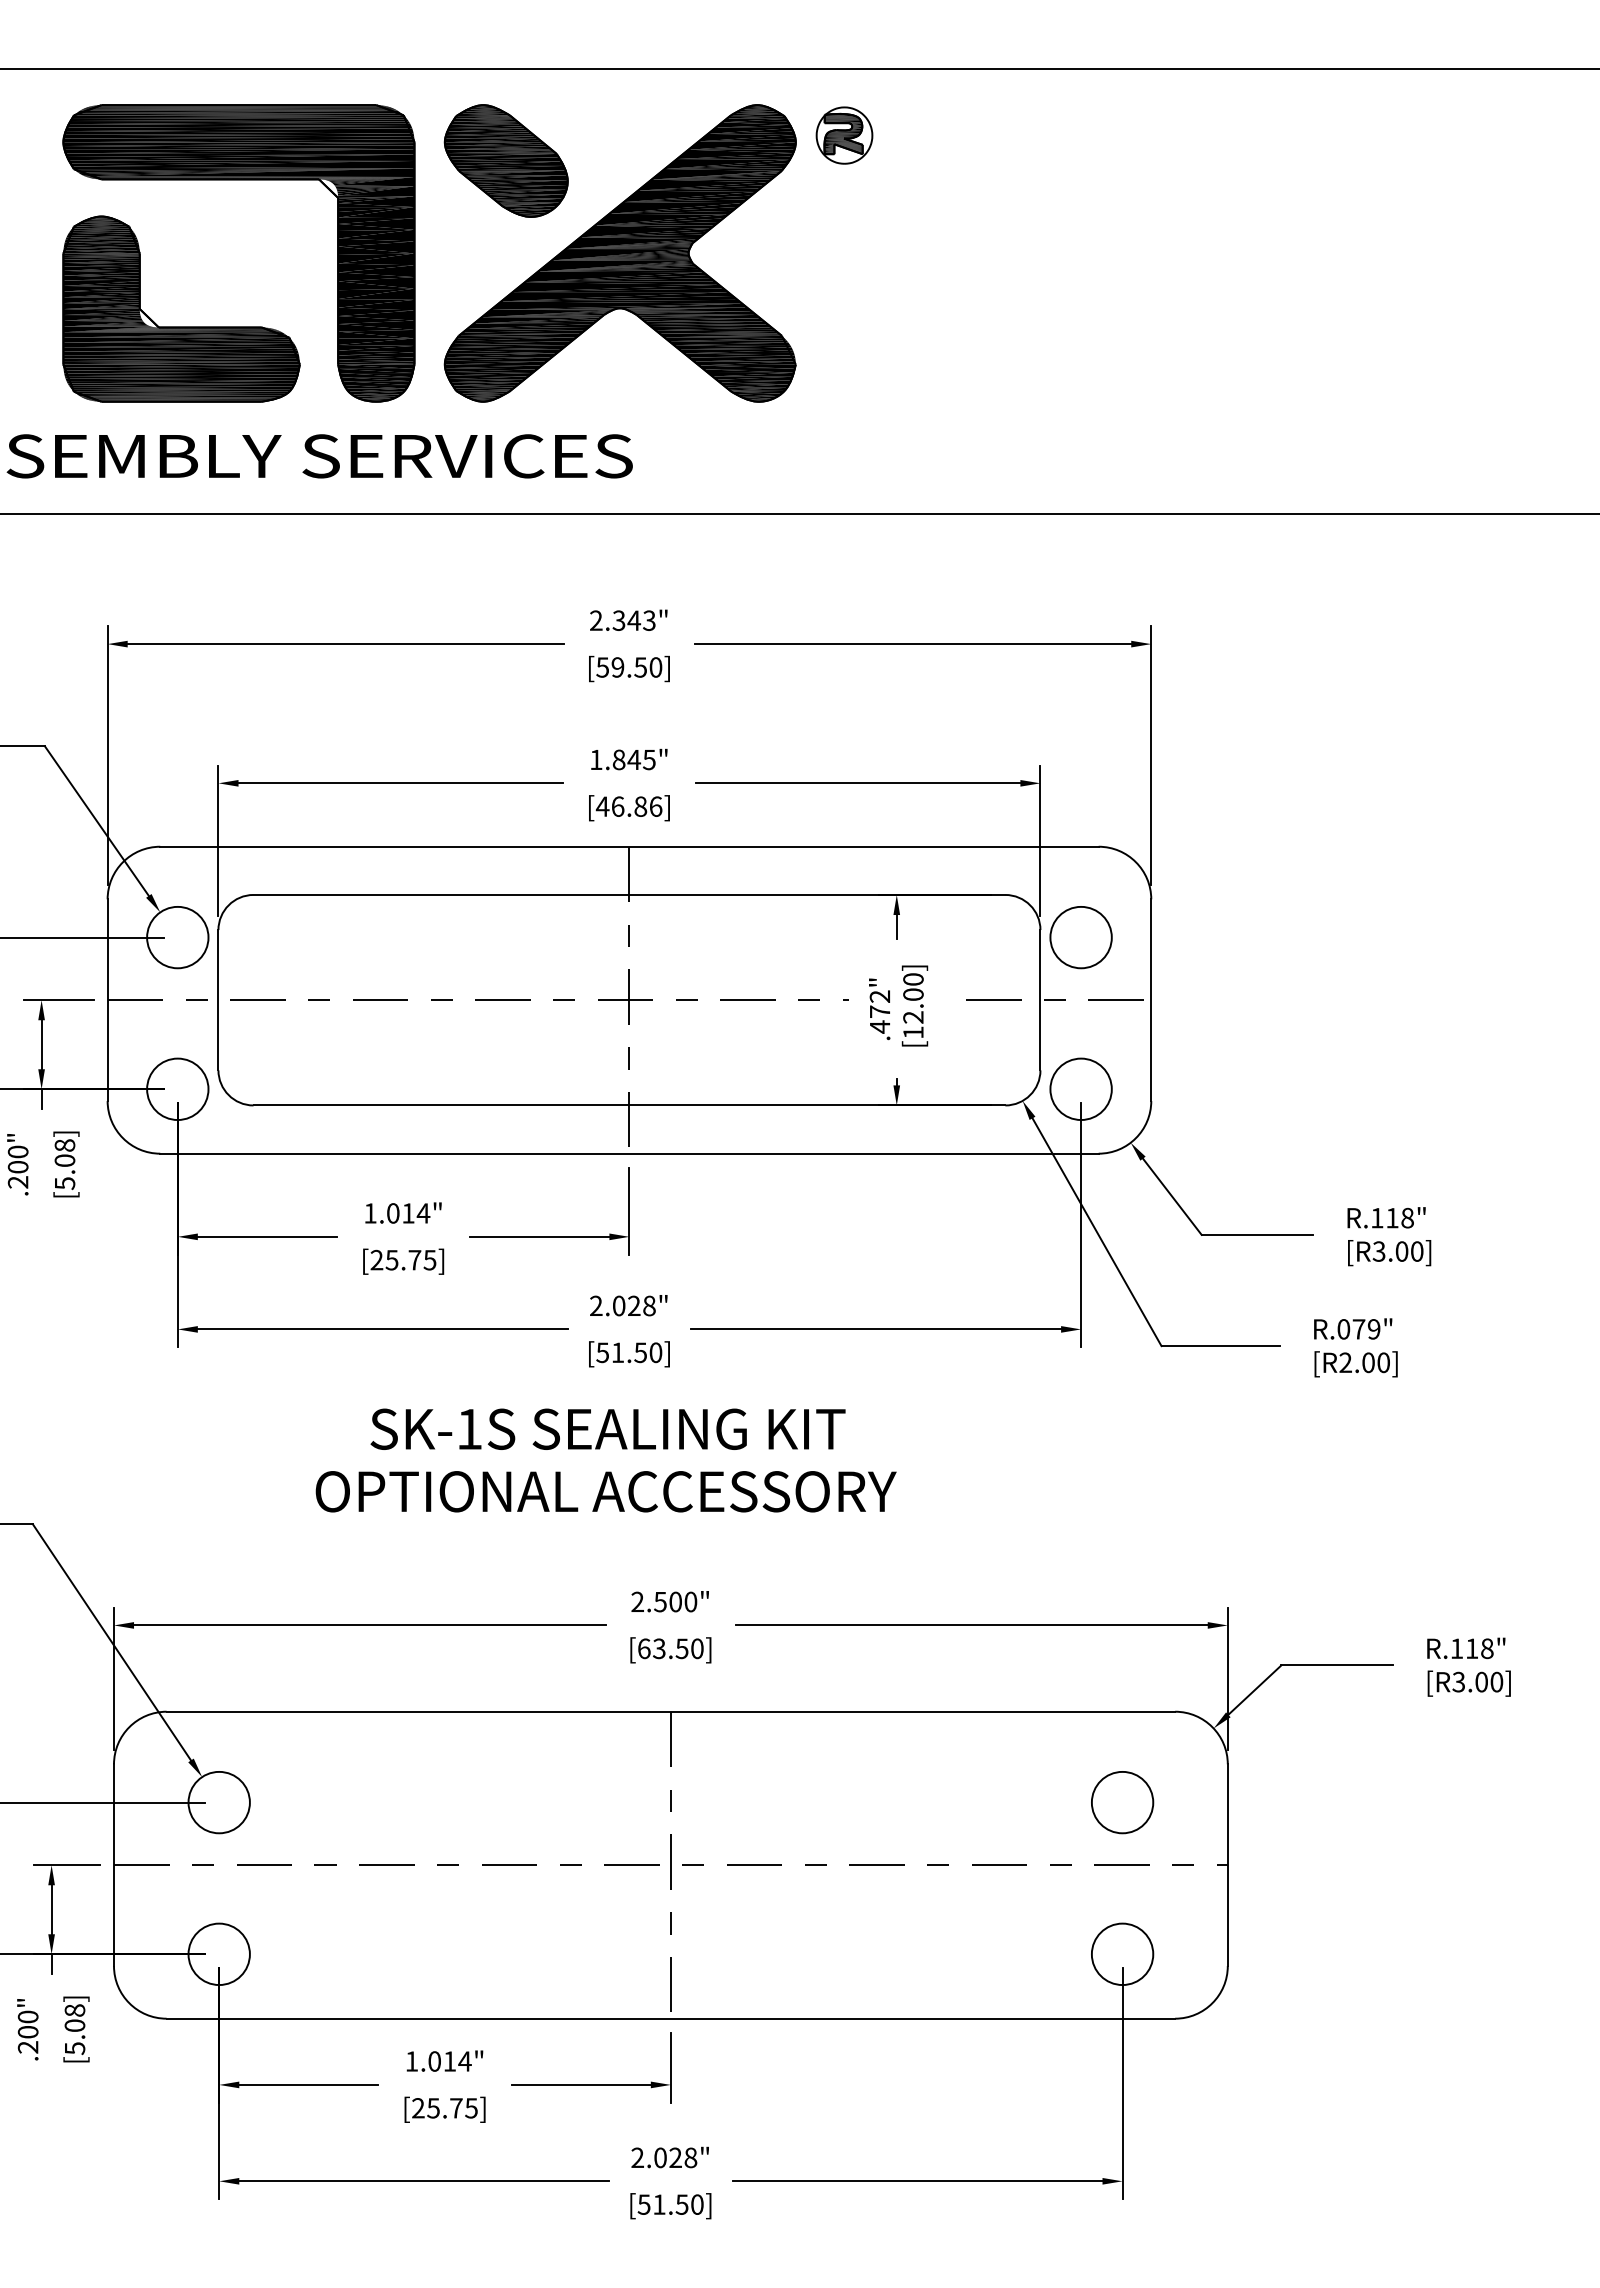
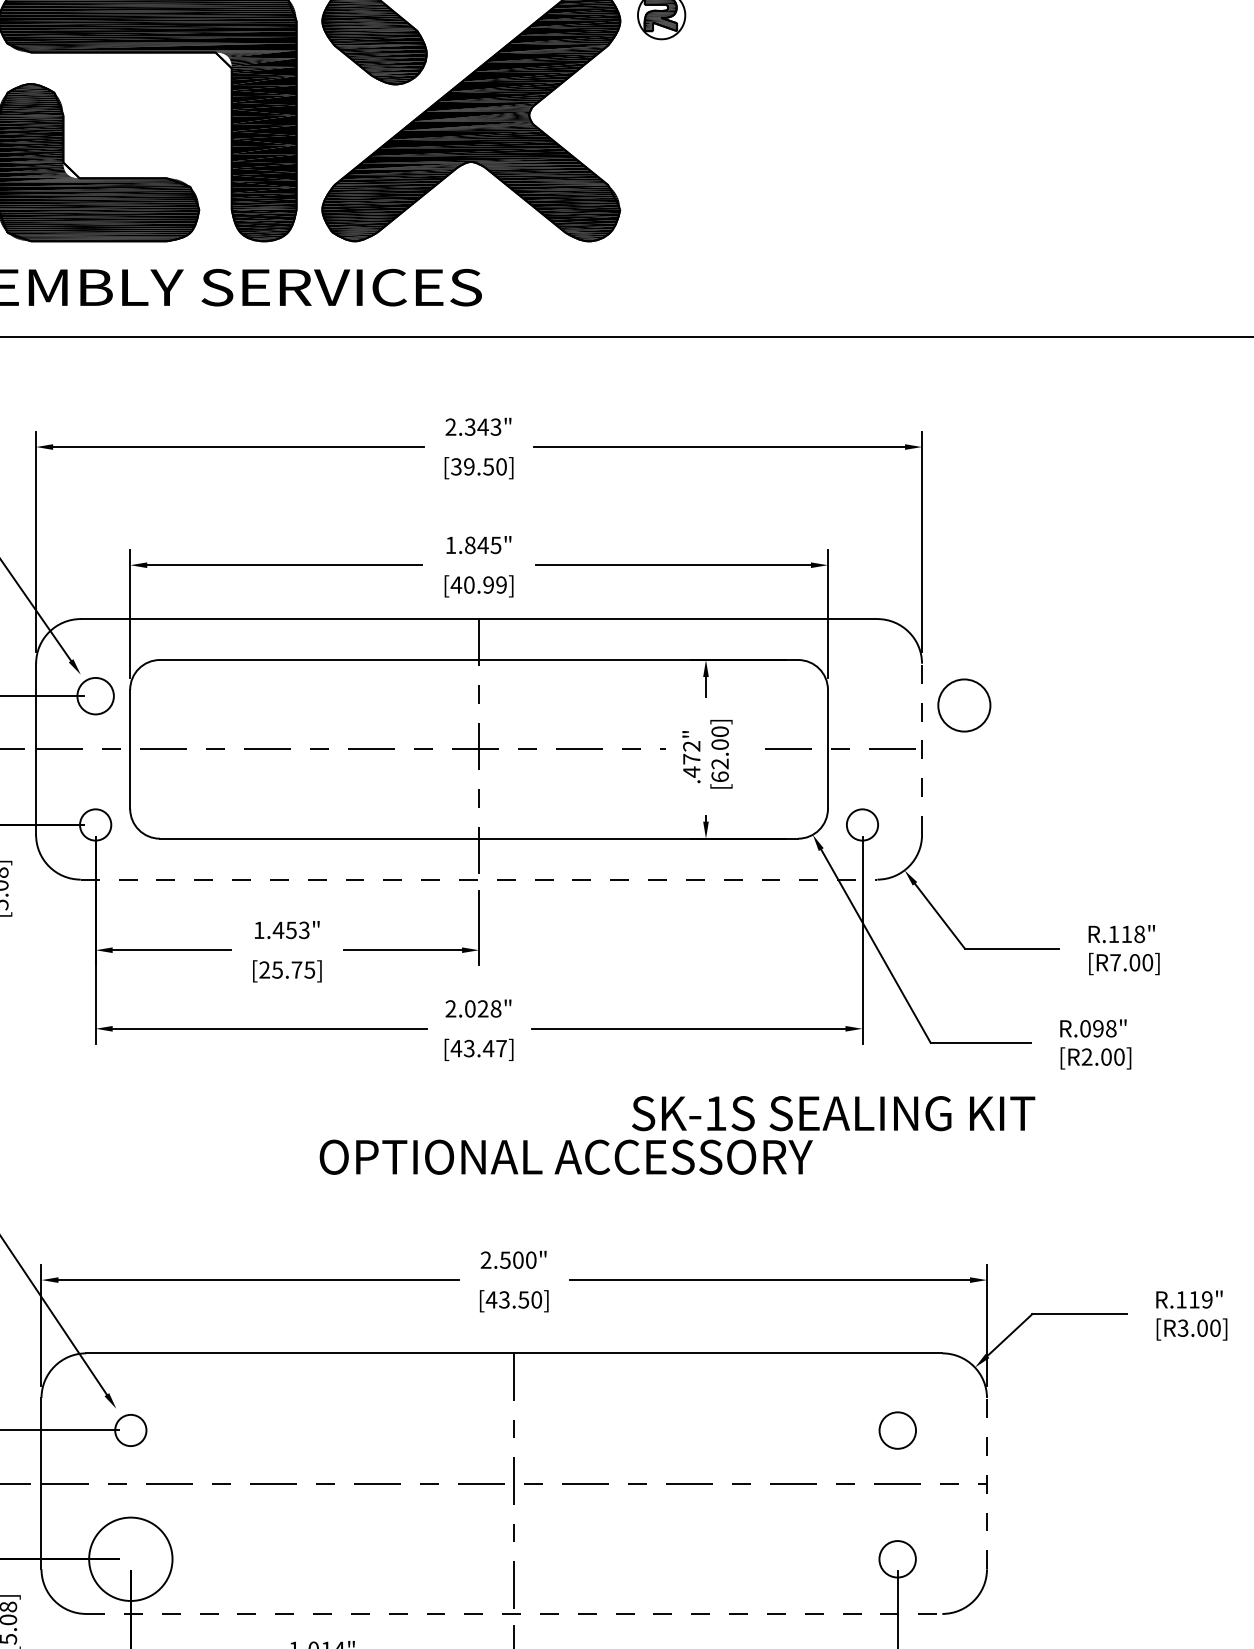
text: (602, 667) -> (456, 466), [59.50] -> [39.50]
text: (636, 806) -> (485, 584), [46.86] -> [40.99]
circle: (177, 937) -> (95, 696), size x0.7
circle: (1080, 937) -> (963, 705), moved
line: (1151, 1000) -> (922, 749), solid -> dashed
text: (913, 1032) -> (720, 776), [12.00] -> [62.00]
circle: (177, 1089) -> (95, 825), size x0.6
circle: (1080, 1089) -> (861, 825), size x0.6
line: (629, 1153) -> (479, 879), solid -> dashed
text: (408, 1213) -> (291, 930), 1.014" -> 1.453"
text: (1378, 1251) -> (1114, 962), [R3.00] -> [R7.00]
text: (1366, 1329) -> (1104, 1028), R.079" -> R.098"
text: (628, 1352) -> (478, 1048), [51.50] -> [43.47]
text: (607, 1428) -> (833, 1112), moved
text: (605, 1491) -> (565, 1157), moved
text: (643, 1648) -> (490, 1299), [63.50] -> [43.50]
text: (1487, 1648) -> (1207, 1299), R.118" -> R.119"
circle: (218, 1802) -> (130, 1430), size x0.6
circle: (1122, 1802) -> (897, 1430), size x0.7
line: (1227, 1865) -> (986, 1483), solid -> dashed
circle: (218, 1954) -> (130, 1559), size x1.6
circle: (1122, 1954) -> (897, 1559), size x0.7
line: (671, 2018) -> (514, 1613), solid -> dashed

